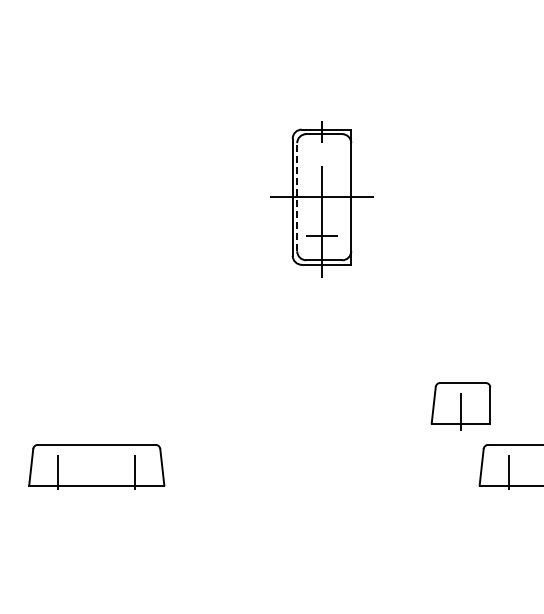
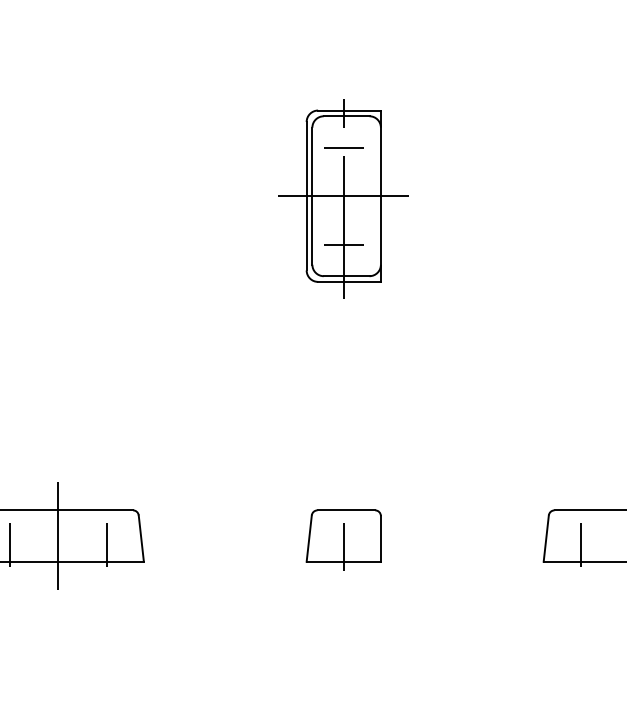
line: (321, 158) -> (343, 147), added
line: (297, 196) -> (312, 195), dashed -> solid
part: (460, 406) -> (343, 540), moved
line: (96, 465) -> (57, 536), added

